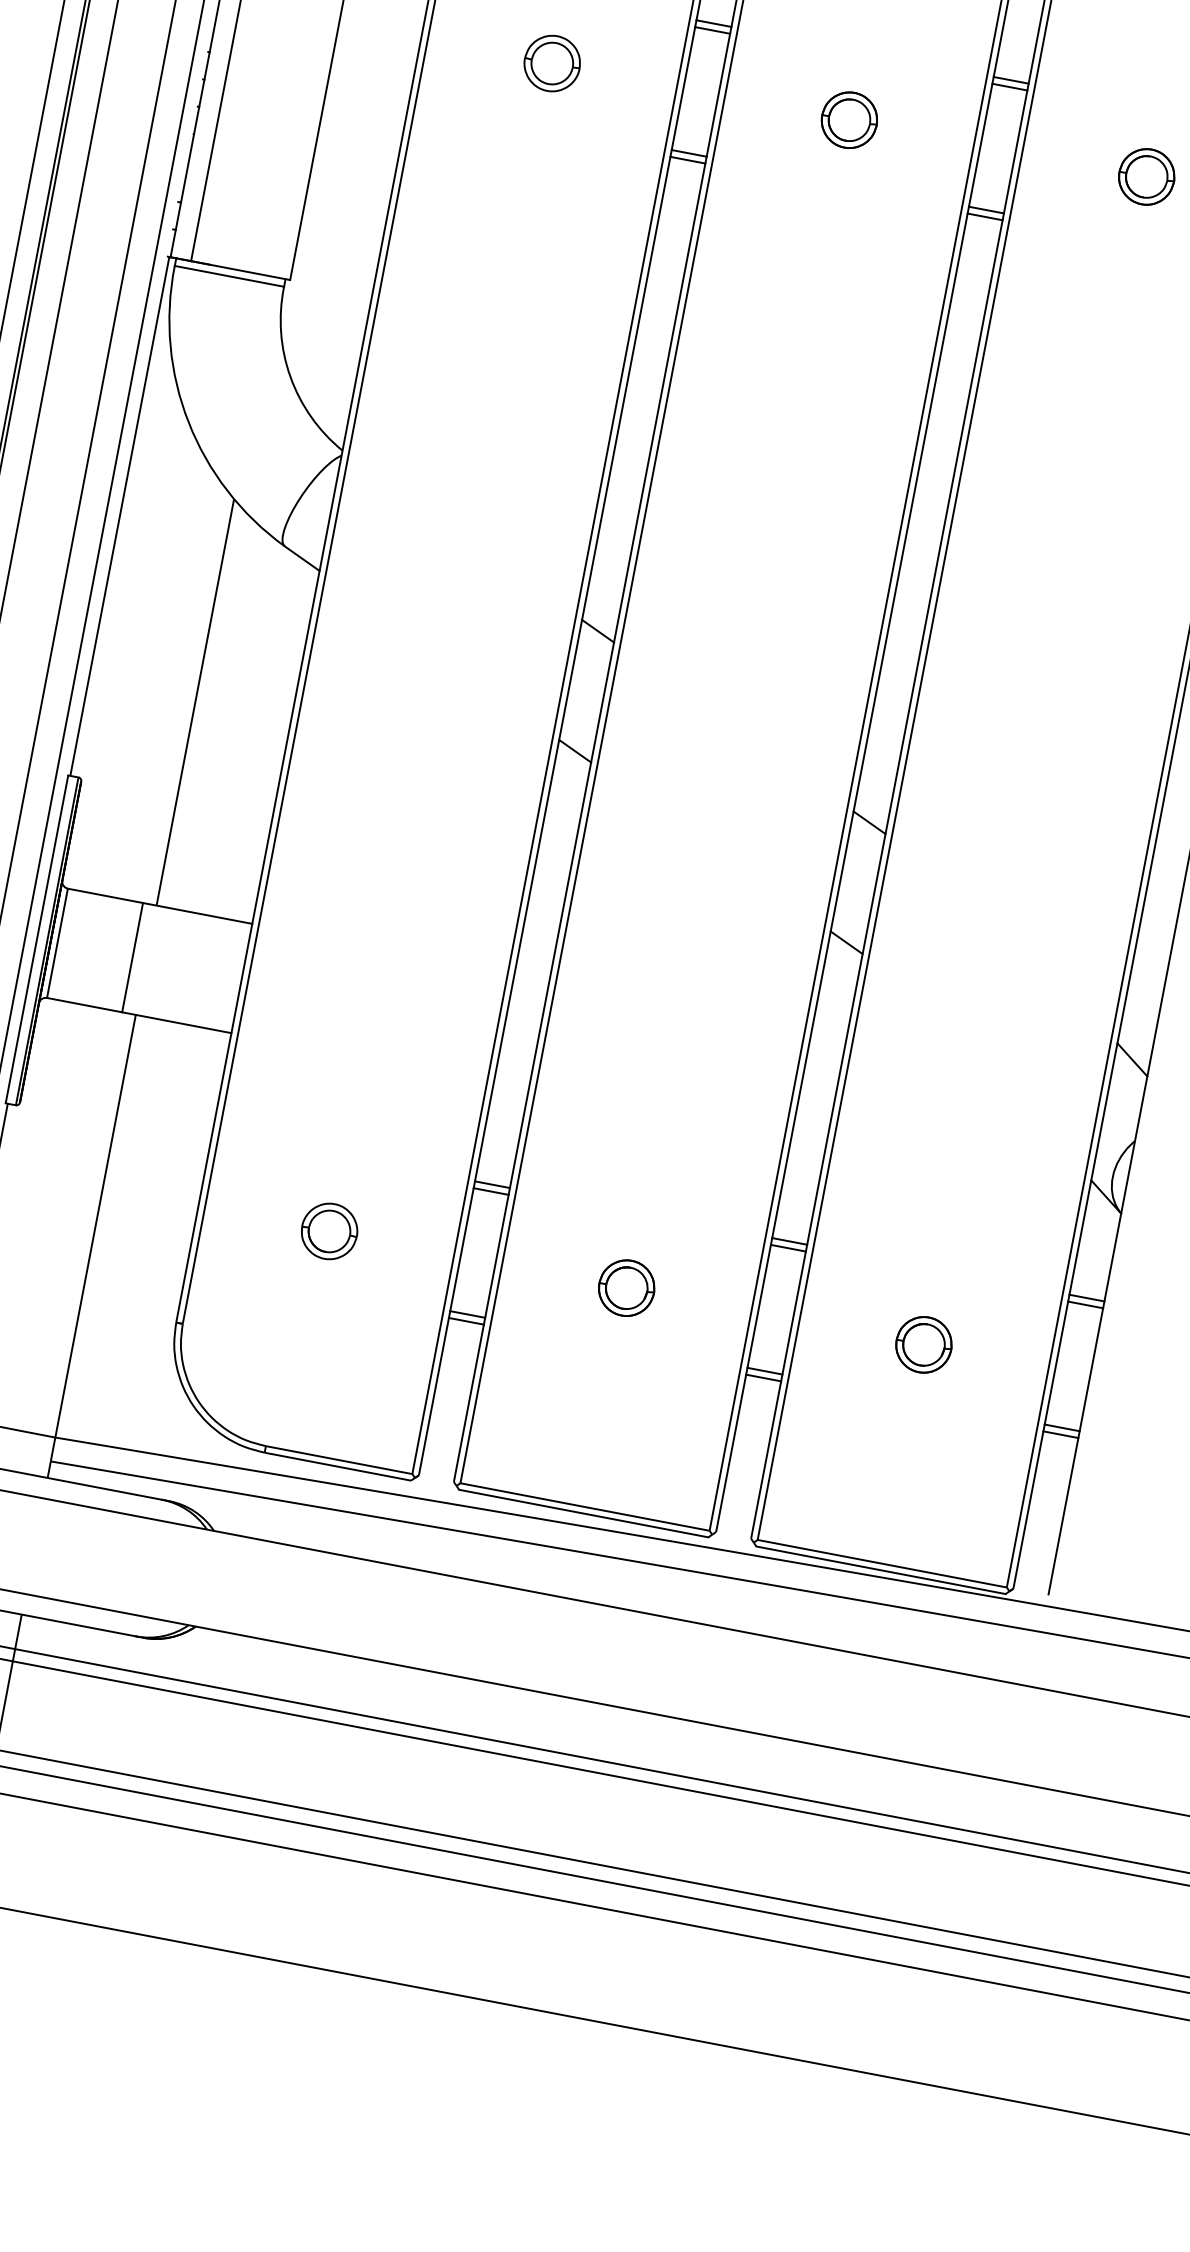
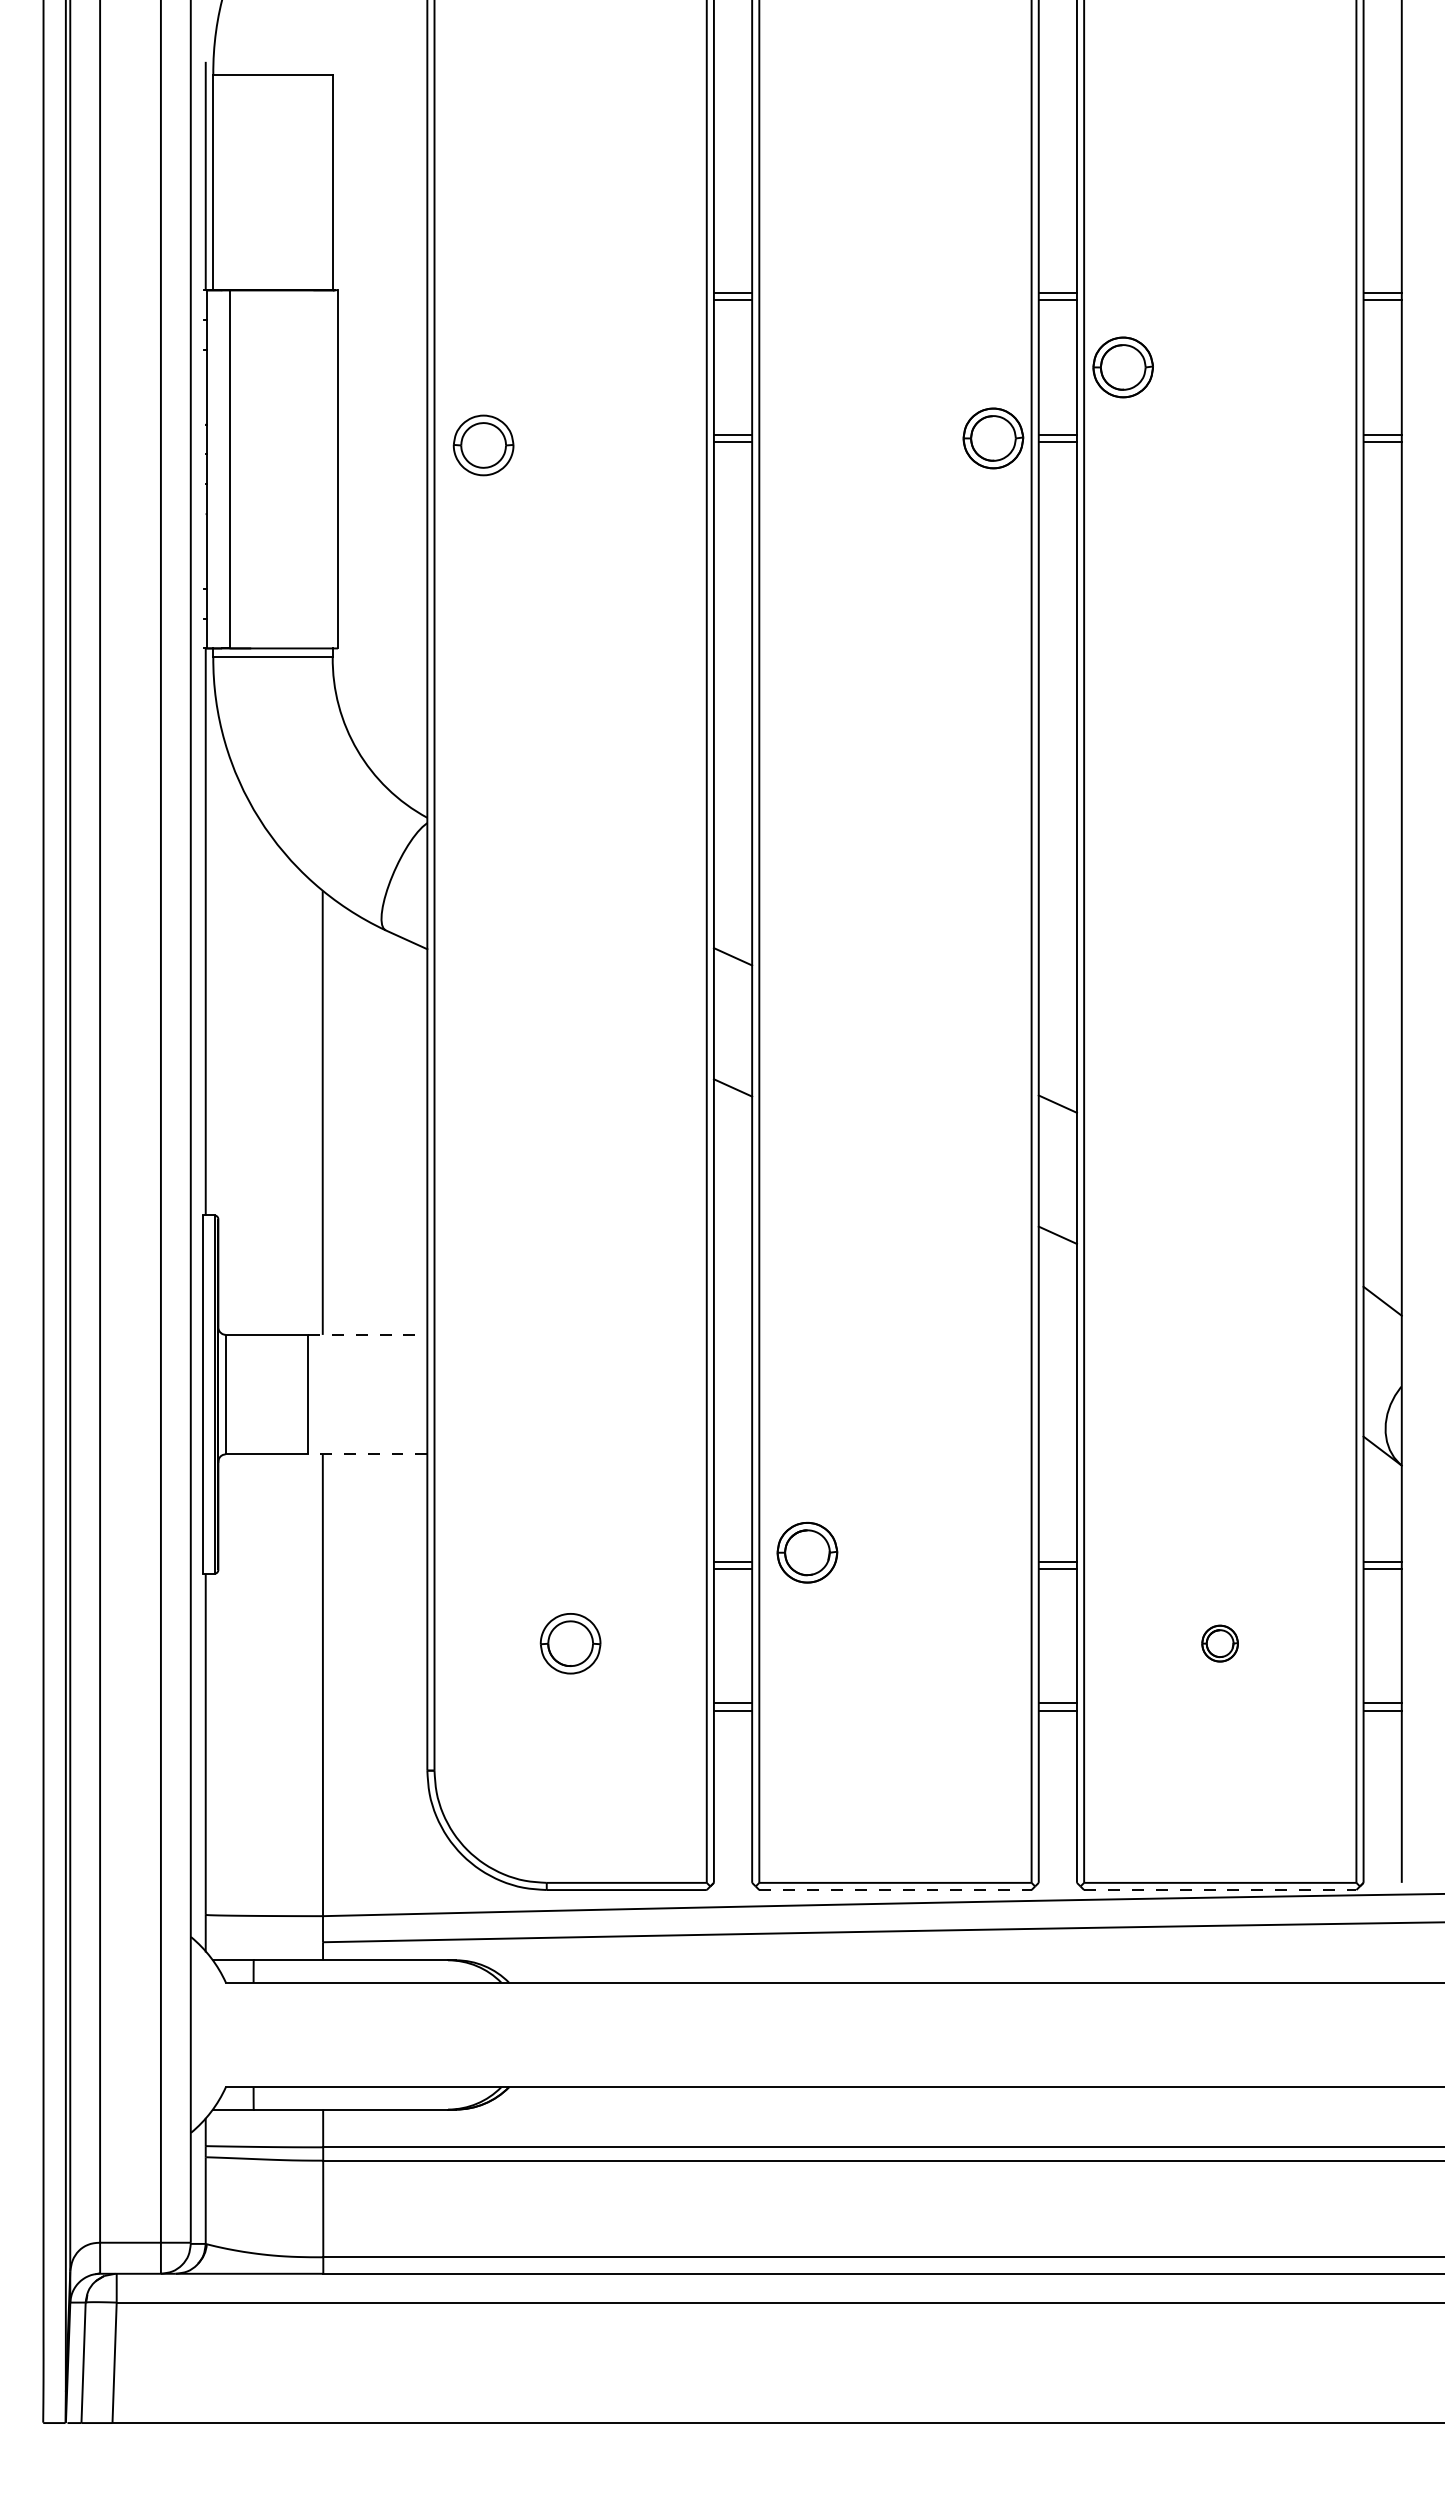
part: (552, 63) -> (483, 445), moved
part: (849, 120) -> (993, 438), moved
part: (1146, 176) -> (1122, 367), moved
line: (197, 913) -> (367, 1334), solid -> dashed
line: (176, 1022) -> (367, 1454), solid -> dashed
part: (626, 1287) -> (807, 1552), moved
part: (923, 1344) -> (1219, 1643), size x0.6
line: (583, 1514) -> (895, 1890), solid -> dashed
line: (881, 1570) -> (1220, 1890), solid -> dashed

